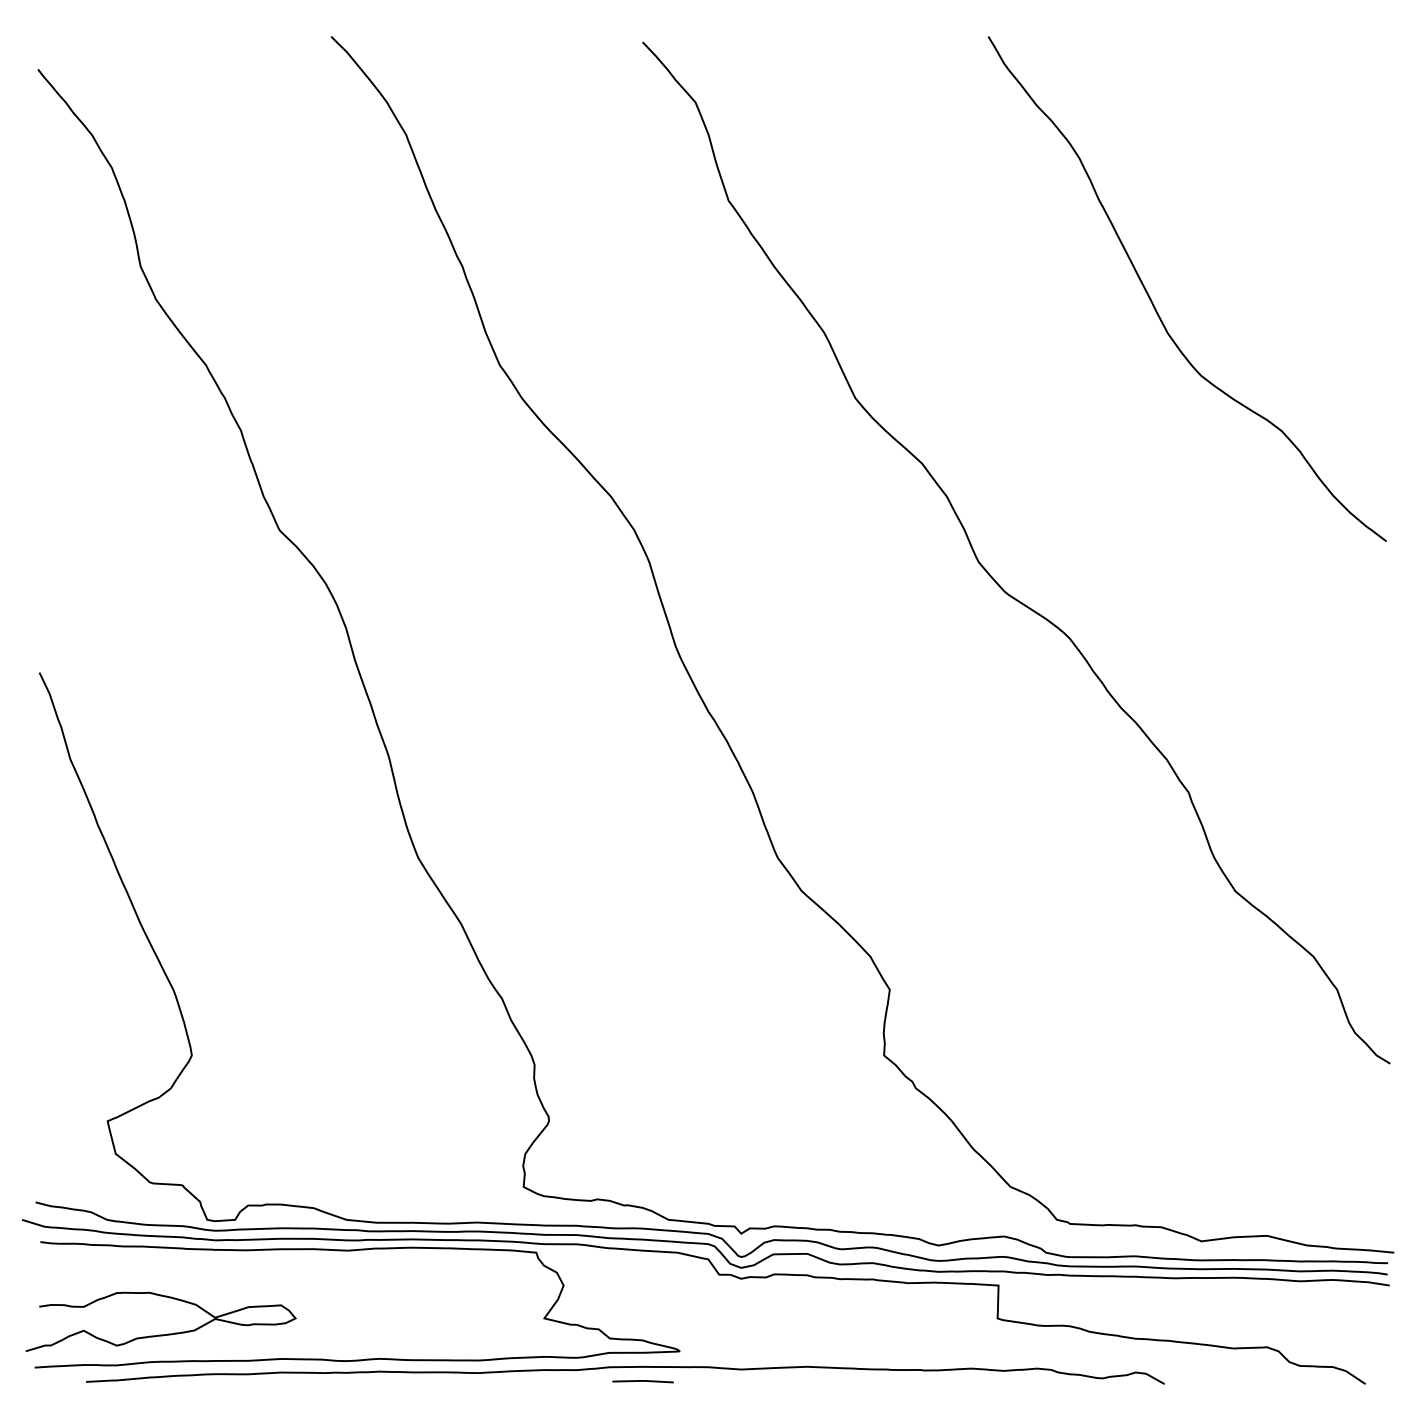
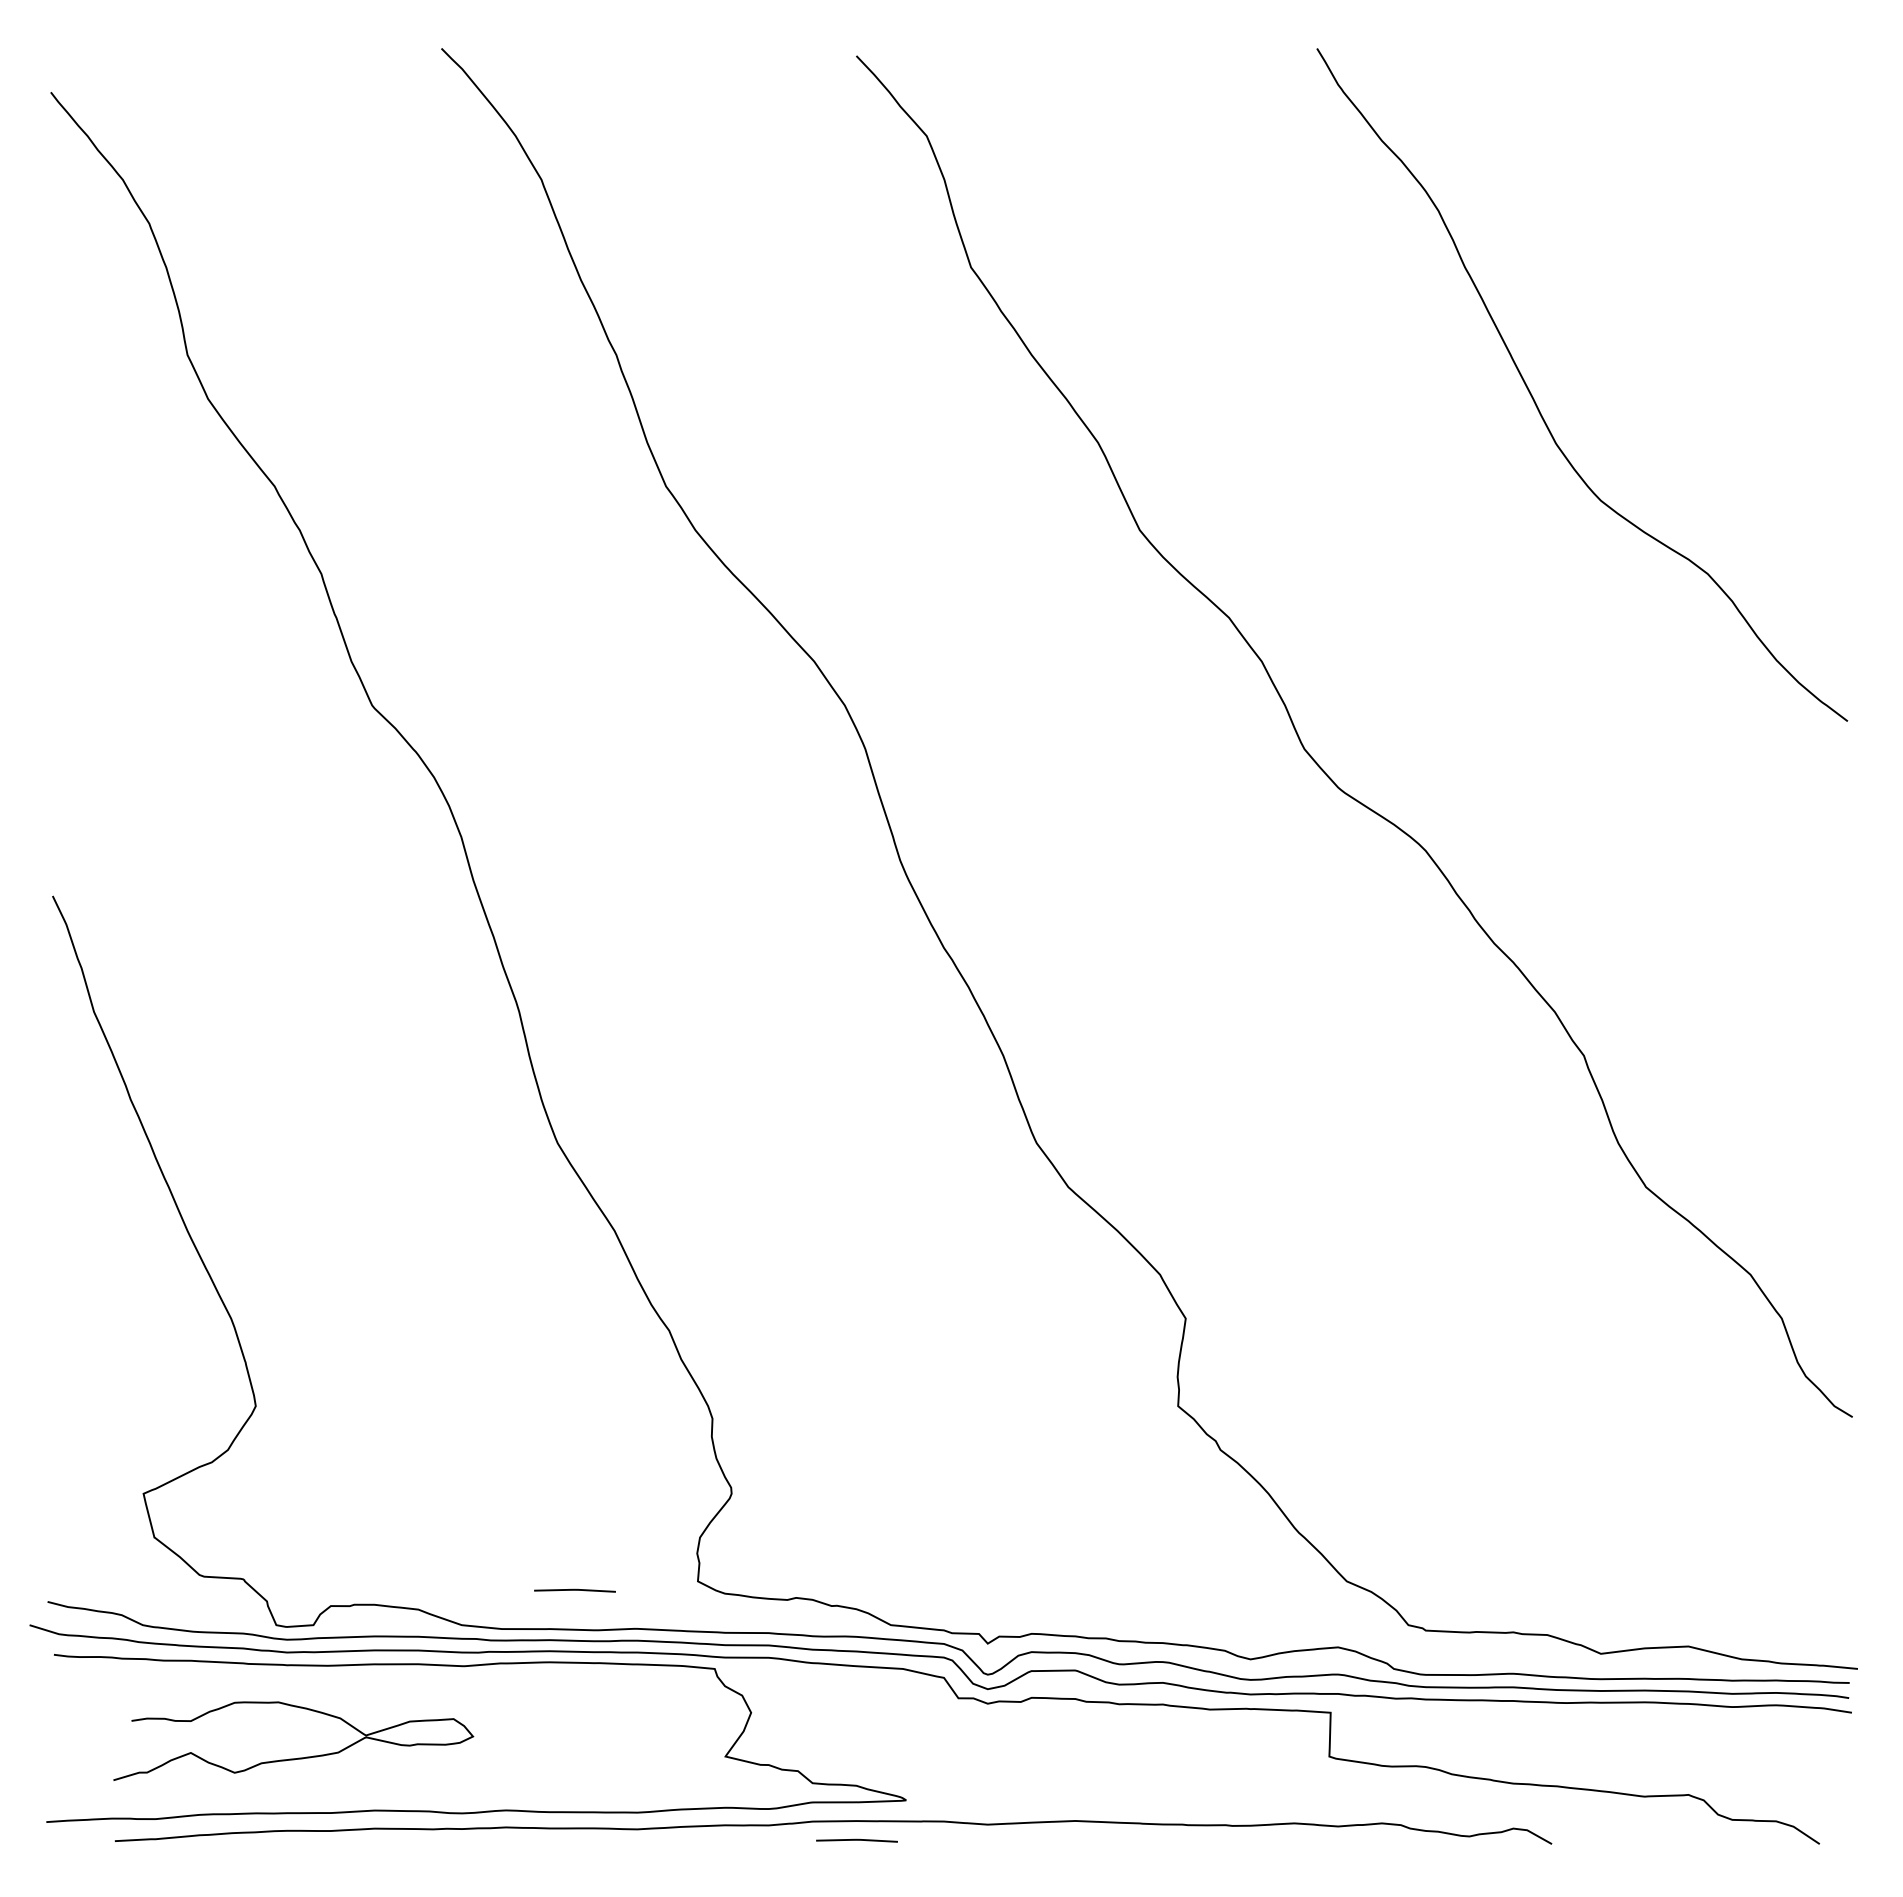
line: (431, 1193) -> (574, 1590), added
curve: (164, 1334) -> (298, 1757), moved

